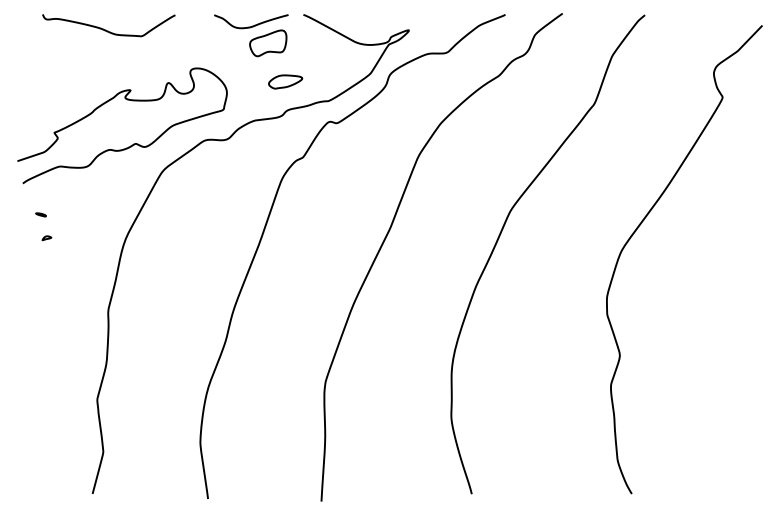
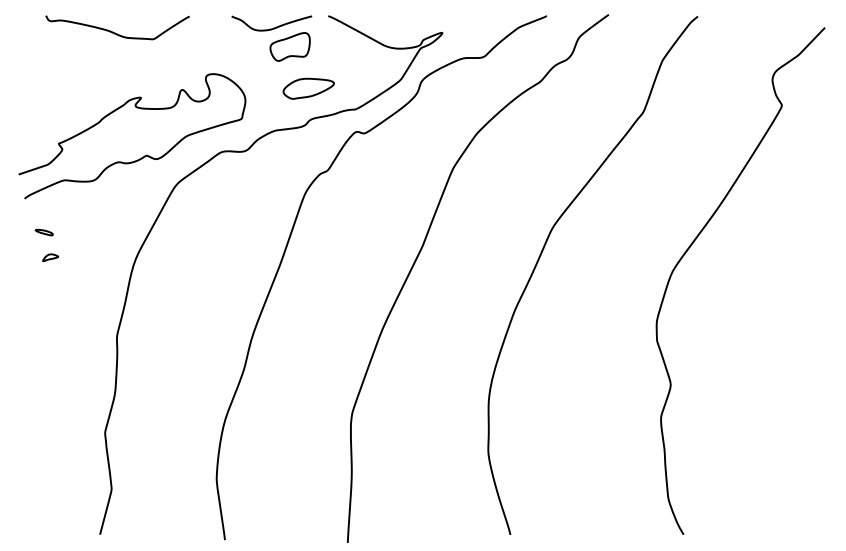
part: (285, 81) -> (308, 88), size x1.4
part: (40, 214) -> (43, 232), size x1.6
part: (46, 238) -> (50, 258), size x1.6

